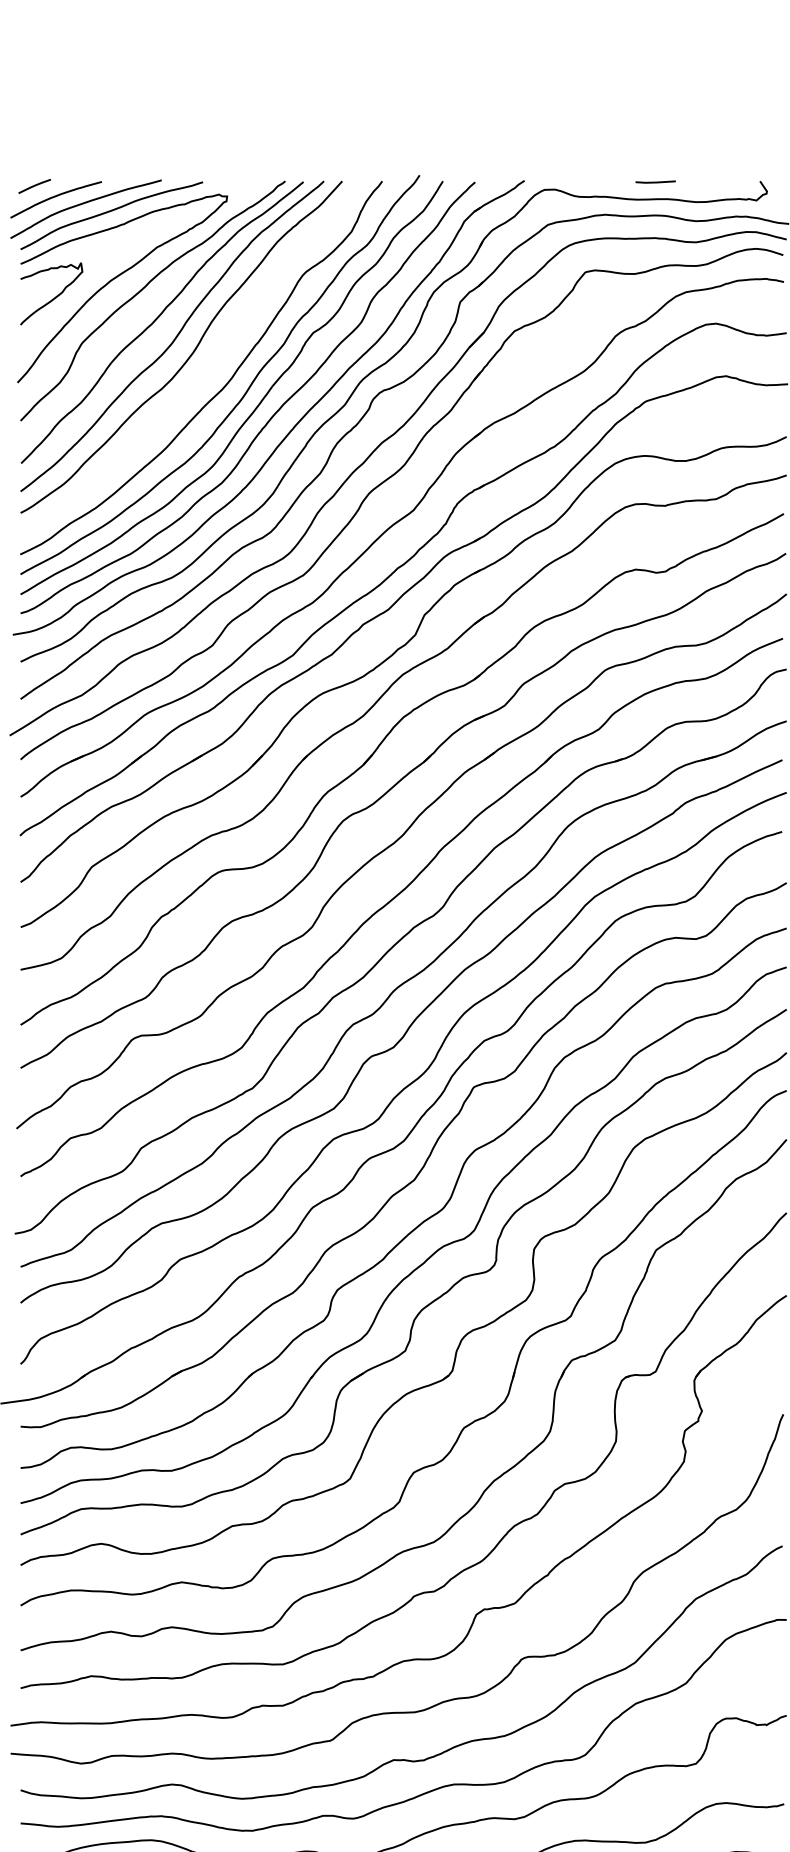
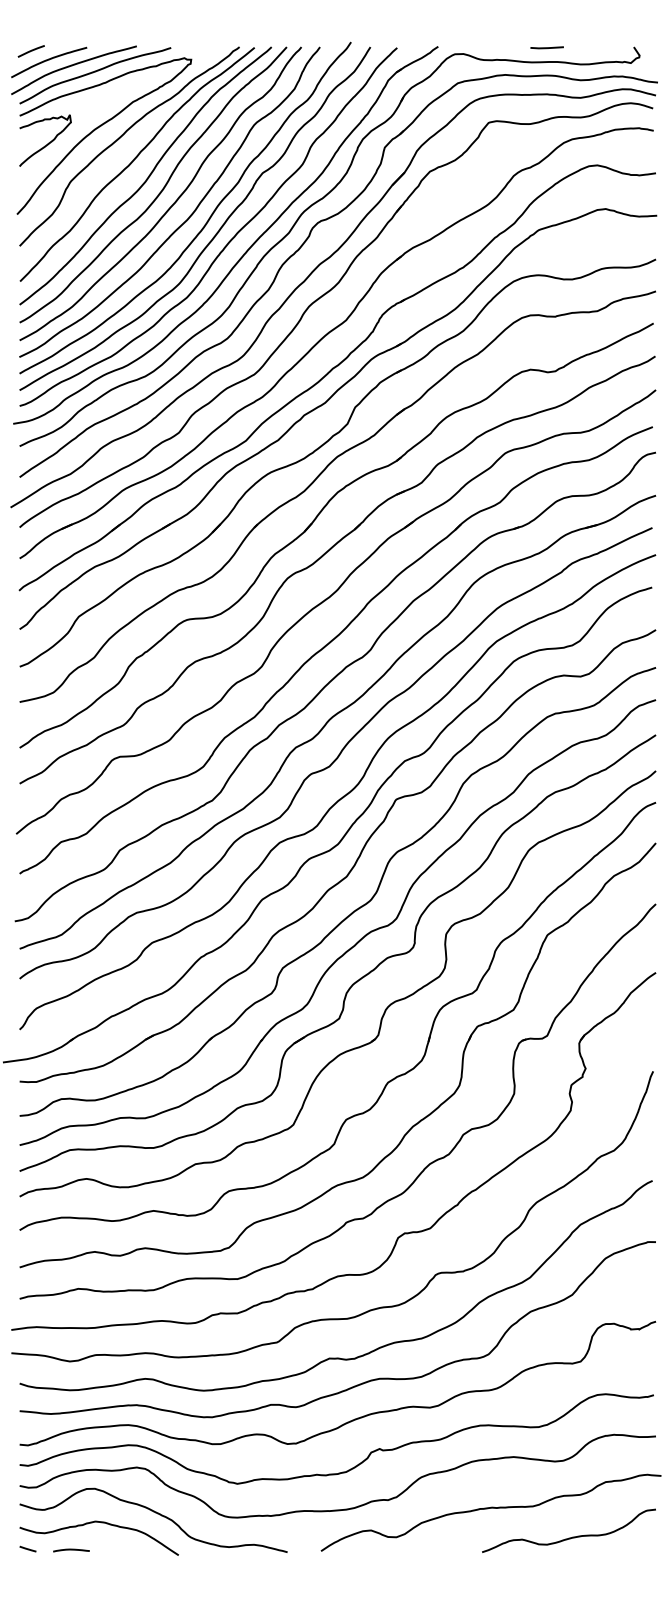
curve: (207, 367) -> (174, 201), added

